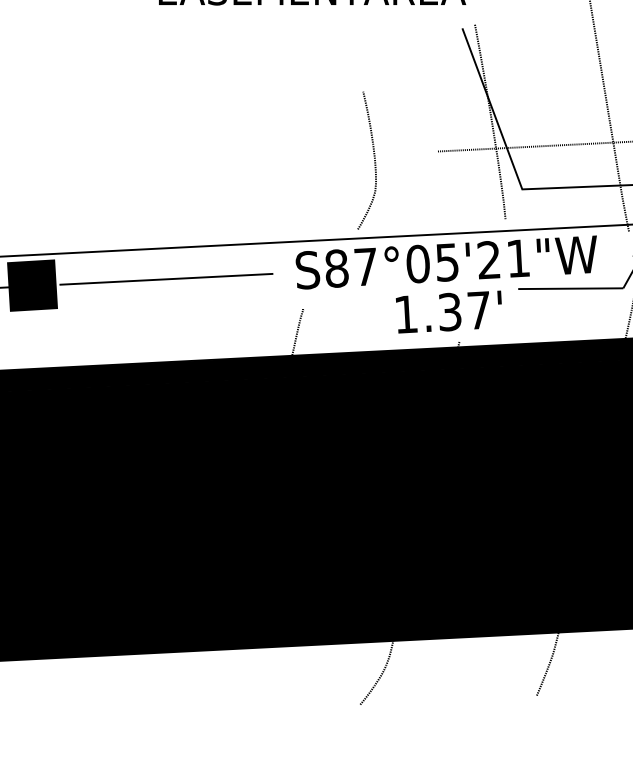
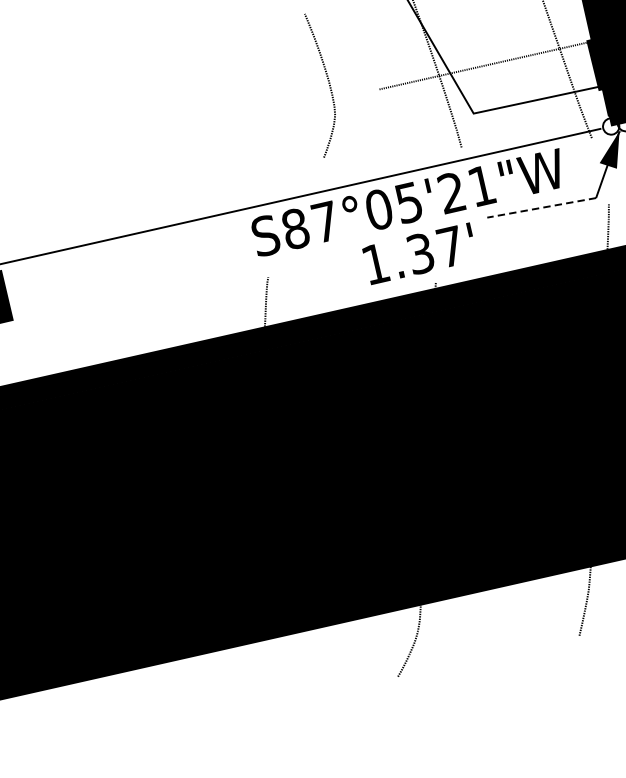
curve: (374, 160) -> (328, 83), moved
line: (166, 278) -> (120, 269), removed
line: (570, 288) -> (541, 207), solid -> dashed

